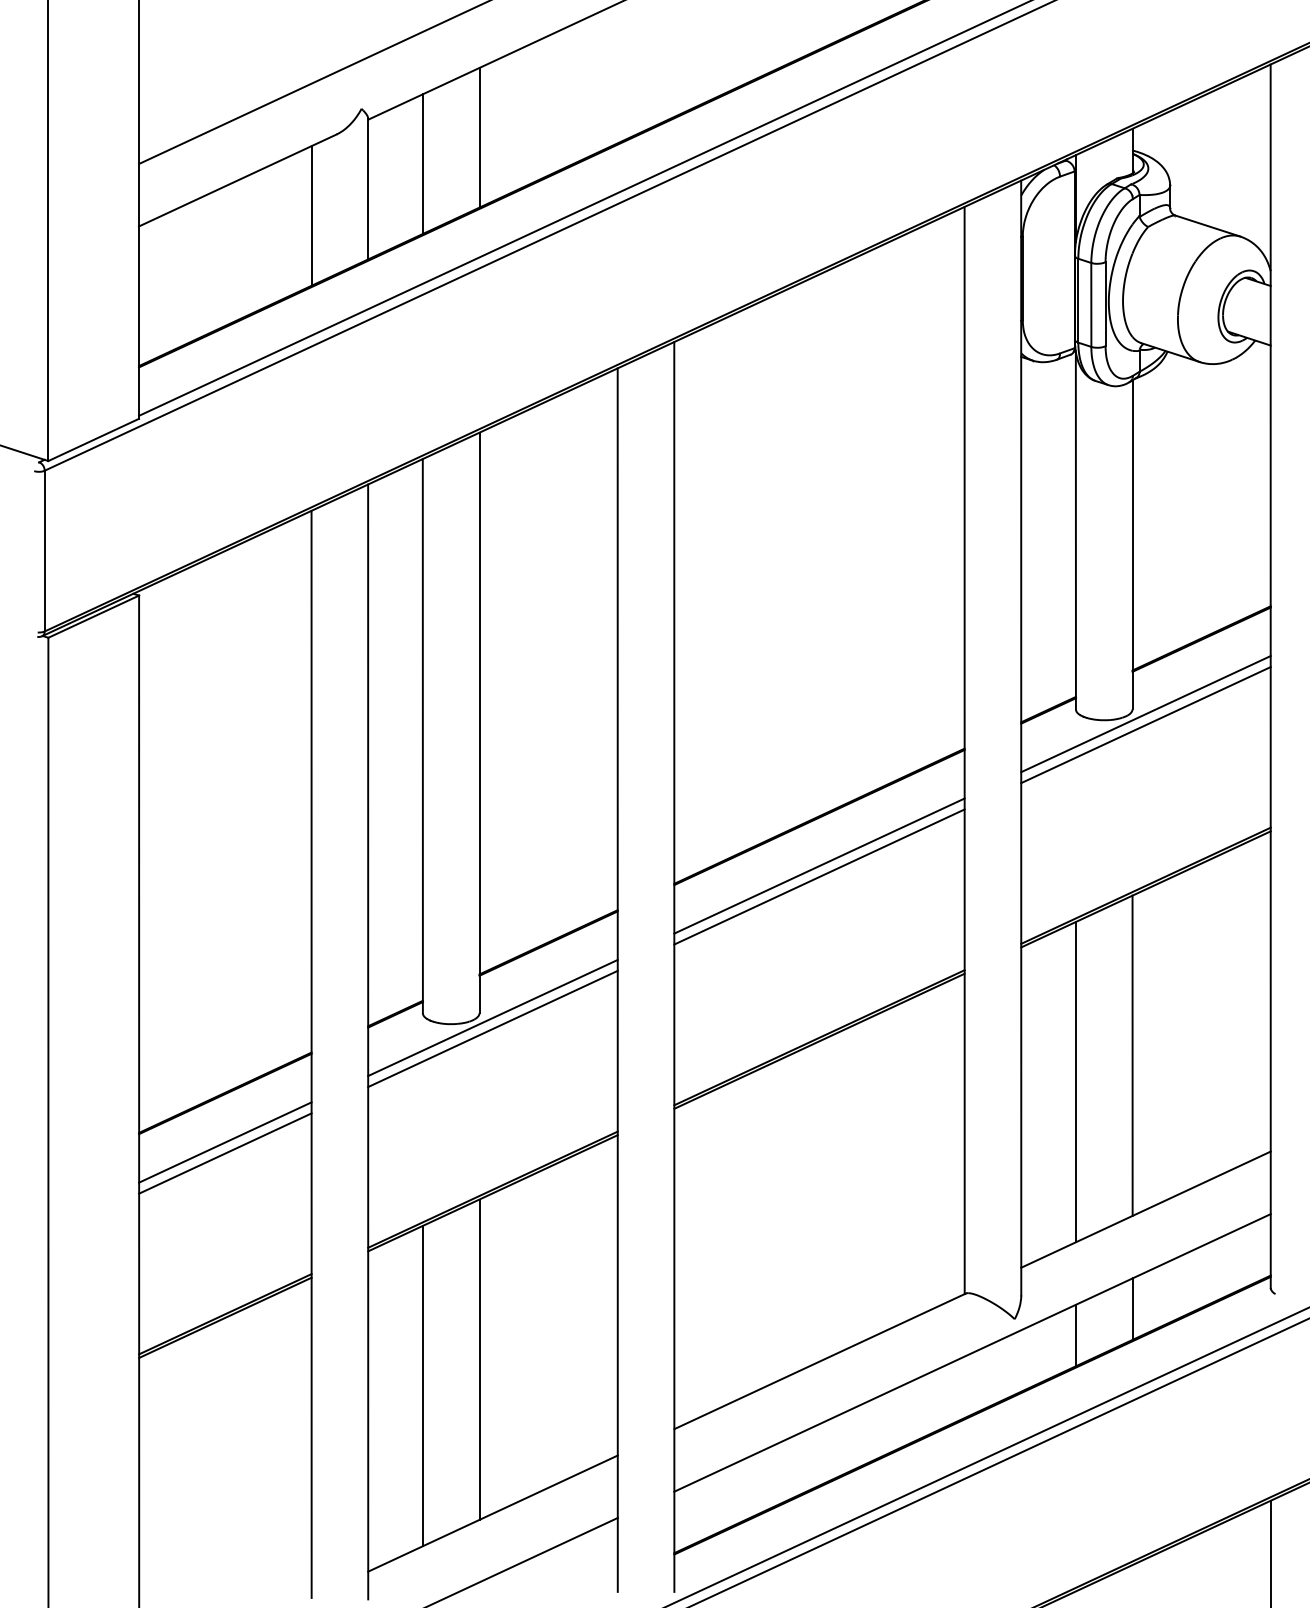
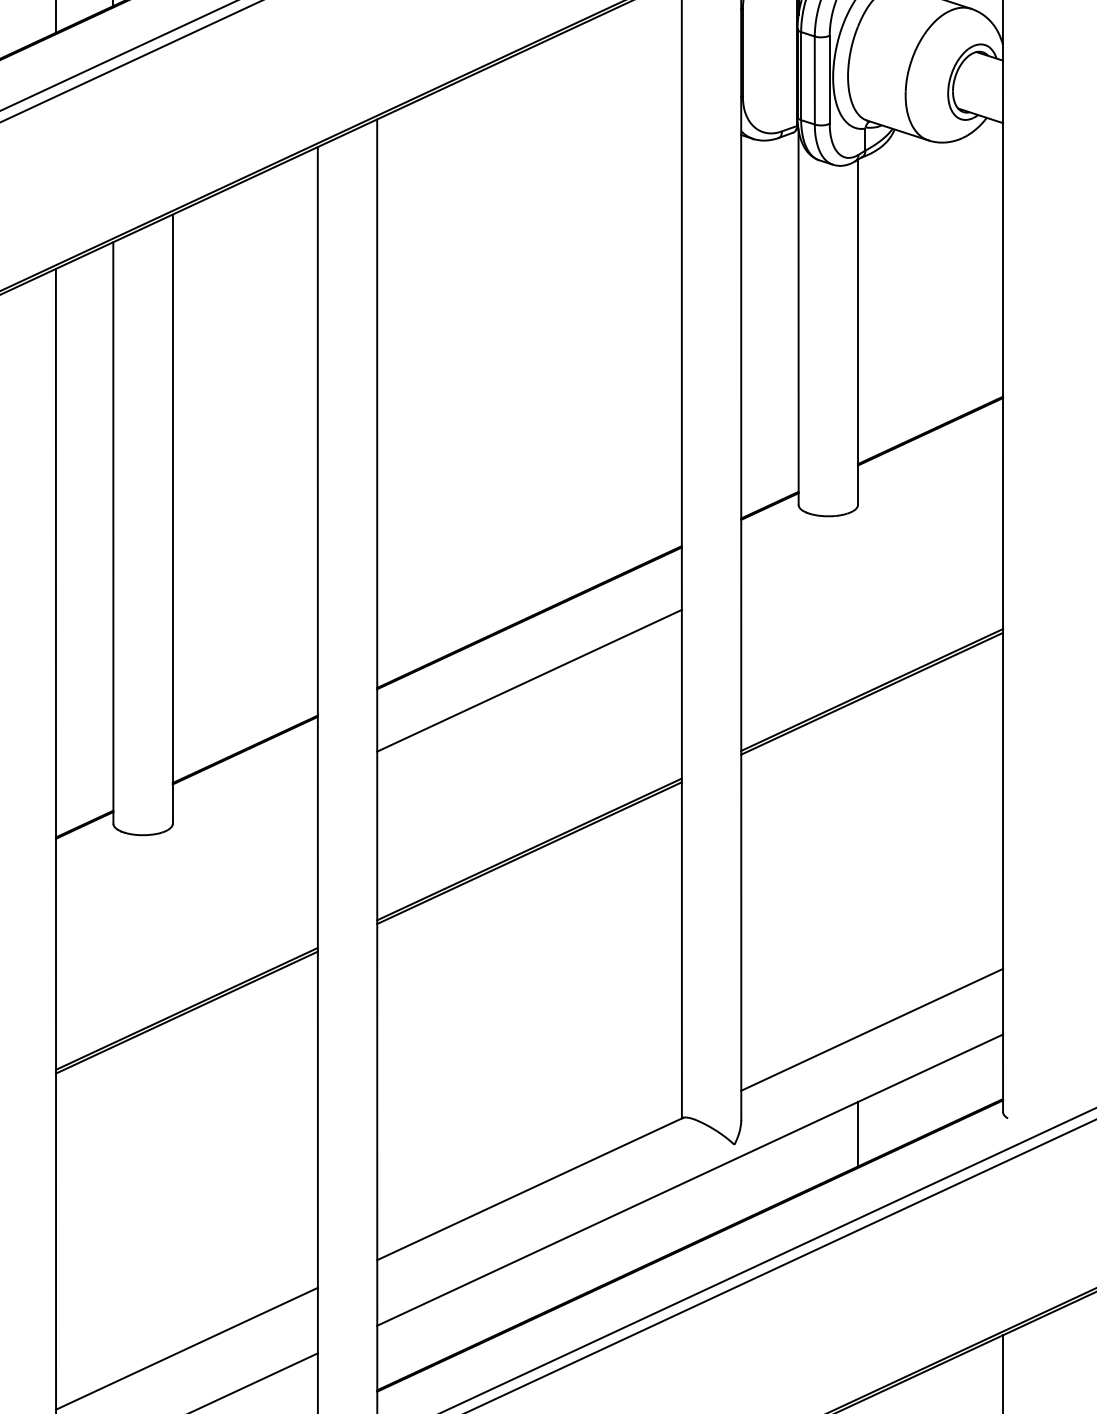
line: (1145, 714) -> (871, 510), removed
line: (1145, 725) -> (871, 521), removed
line: (819, 865) -> (529, 668), removed
line: (492, 1017) -> (186, 828), removed
line: (492, 1028) -> (186, 839), removed
line: (1132, 1055) -> (857, 868), removed
line: (1075, 1081) -> (798, 895), removed
line: (1075, 1335) -> (798, 1161), removed
line: (479, 1359) -> (172, 1187), removed
line: (422, 1385) -> (112, 1214), removed

